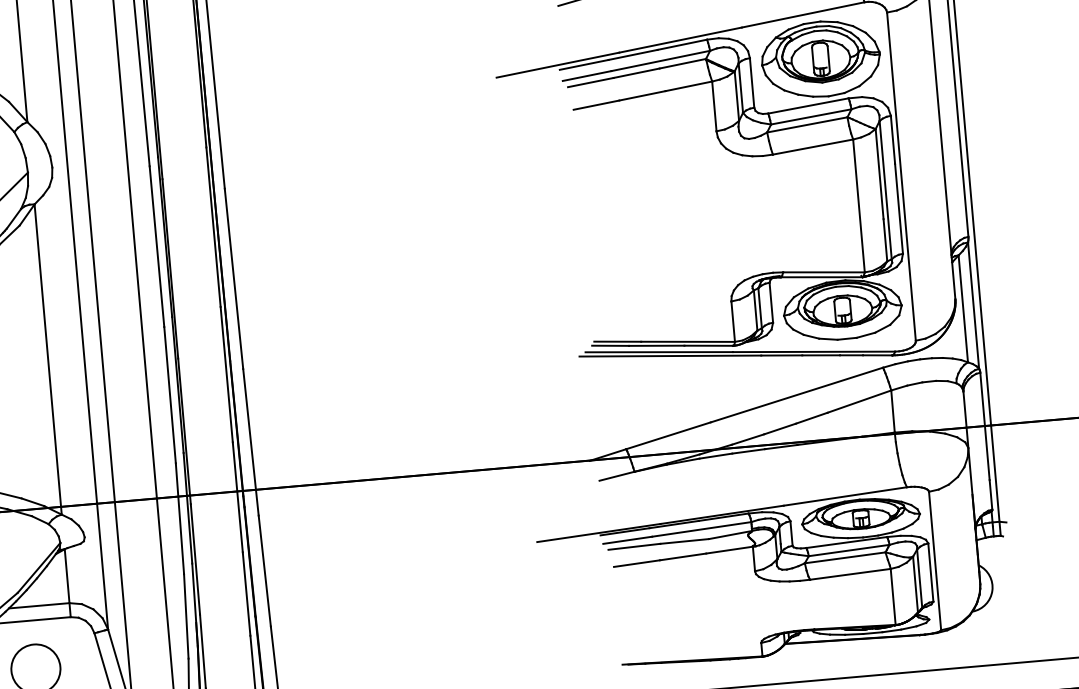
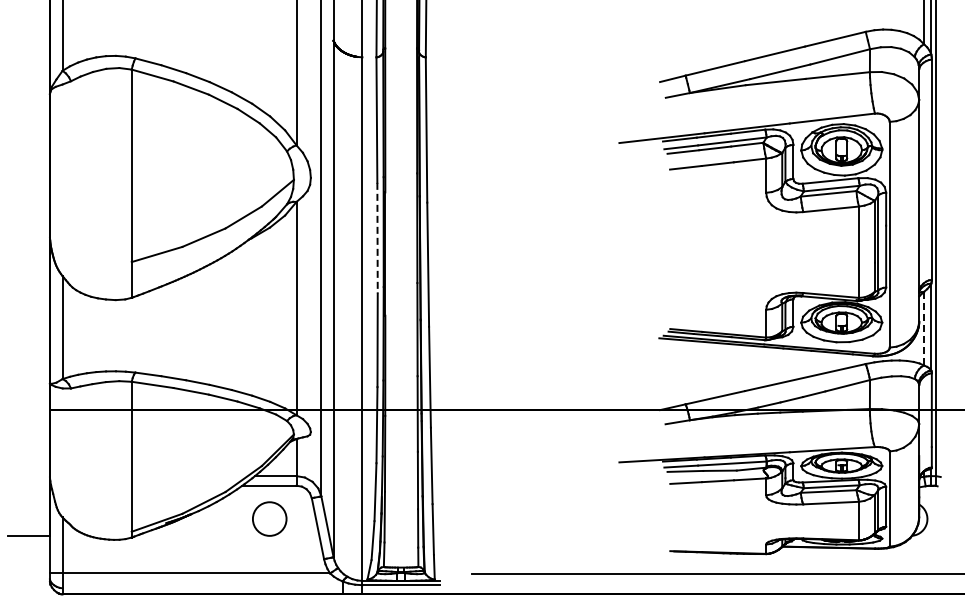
line: (156, 247) -> (377, 238), solid -> dashed
line: (963, 308) -> (924, 328), solid -> dashed

